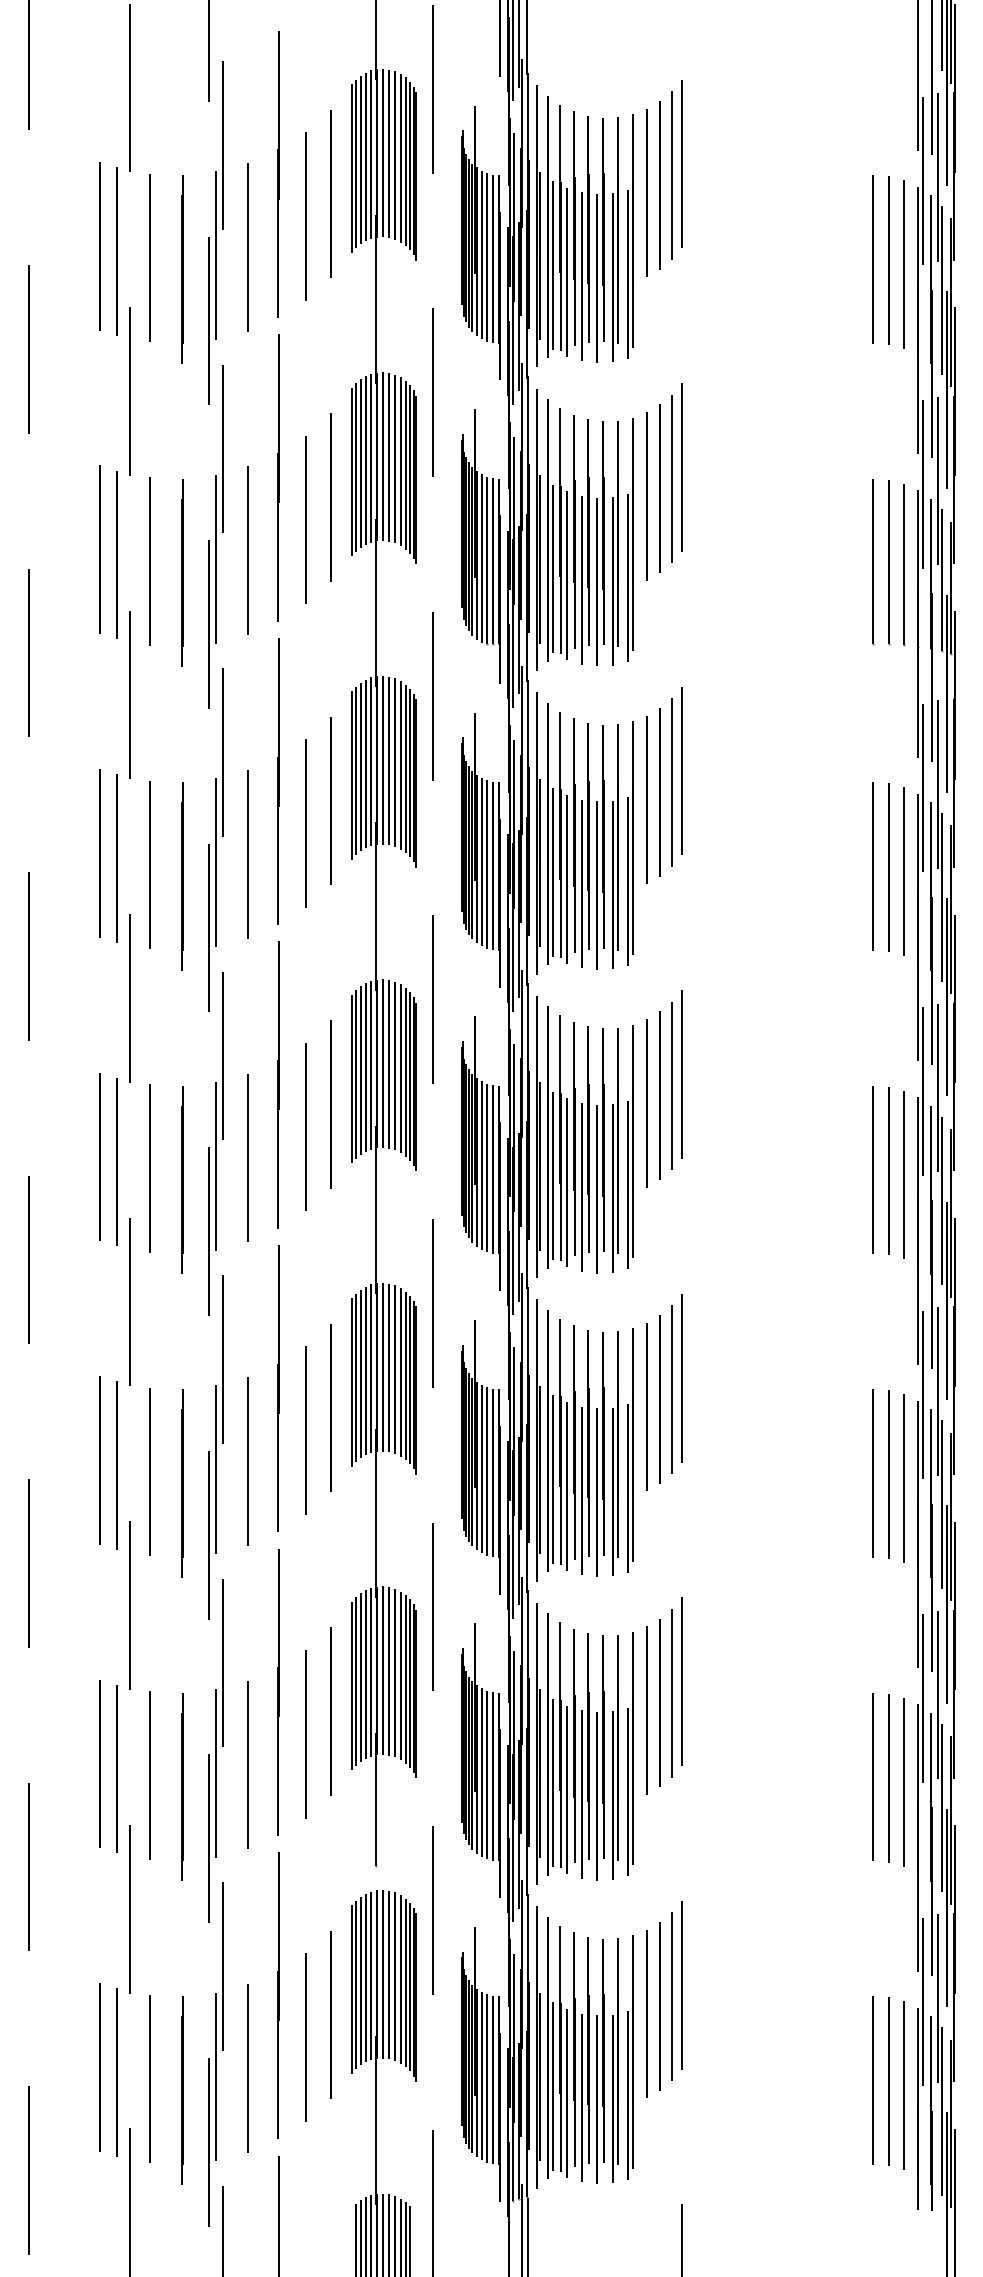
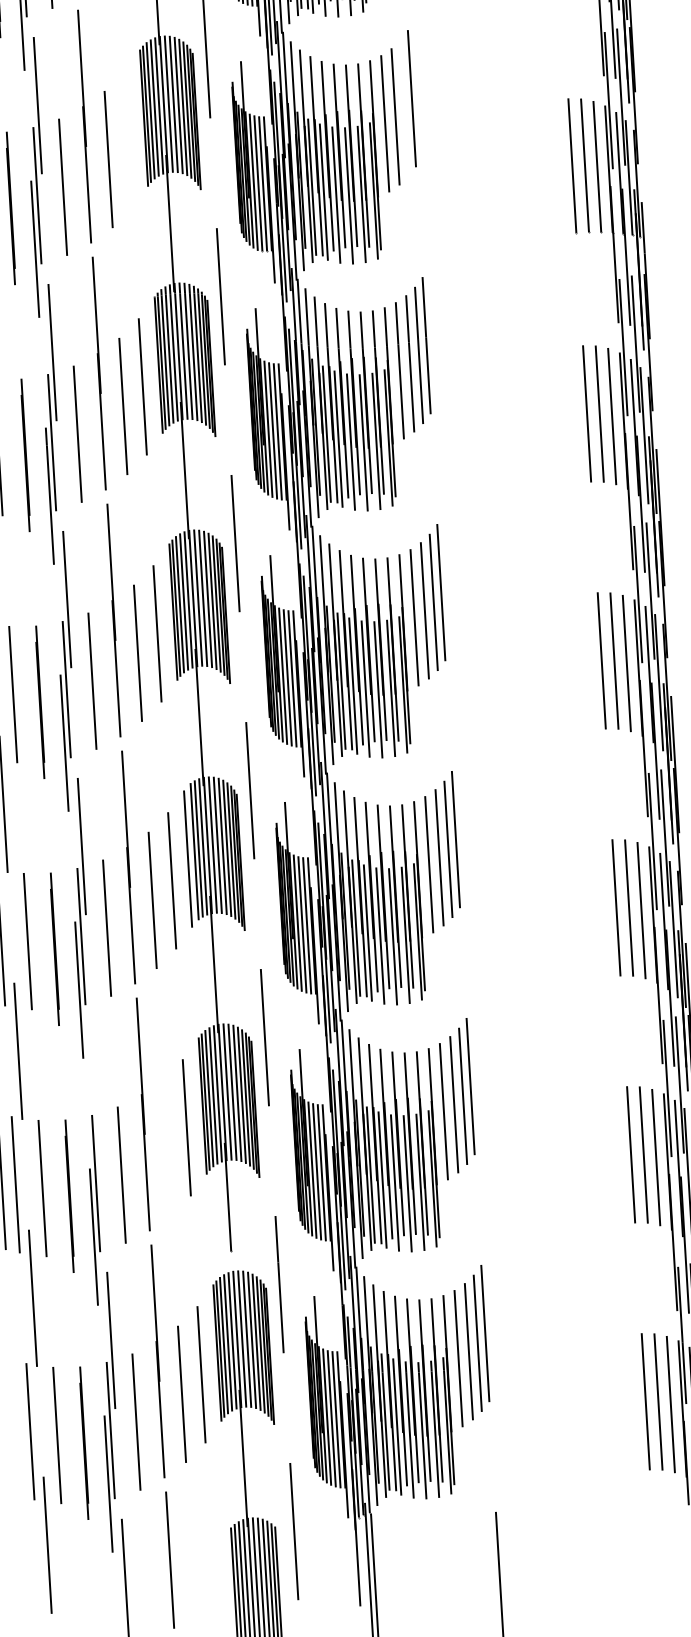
line: (671, 478) -> (404, 108), removed
line: (330, 497) -> (127, 139), removed
line: (355, 1377) -> (190, 854), removed
line: (222, 1662) -> (96, 1093), removed
line: (305, 1733) -> (167, 1146), removed
line: (100, 2067) -> (16, 1428), removed

